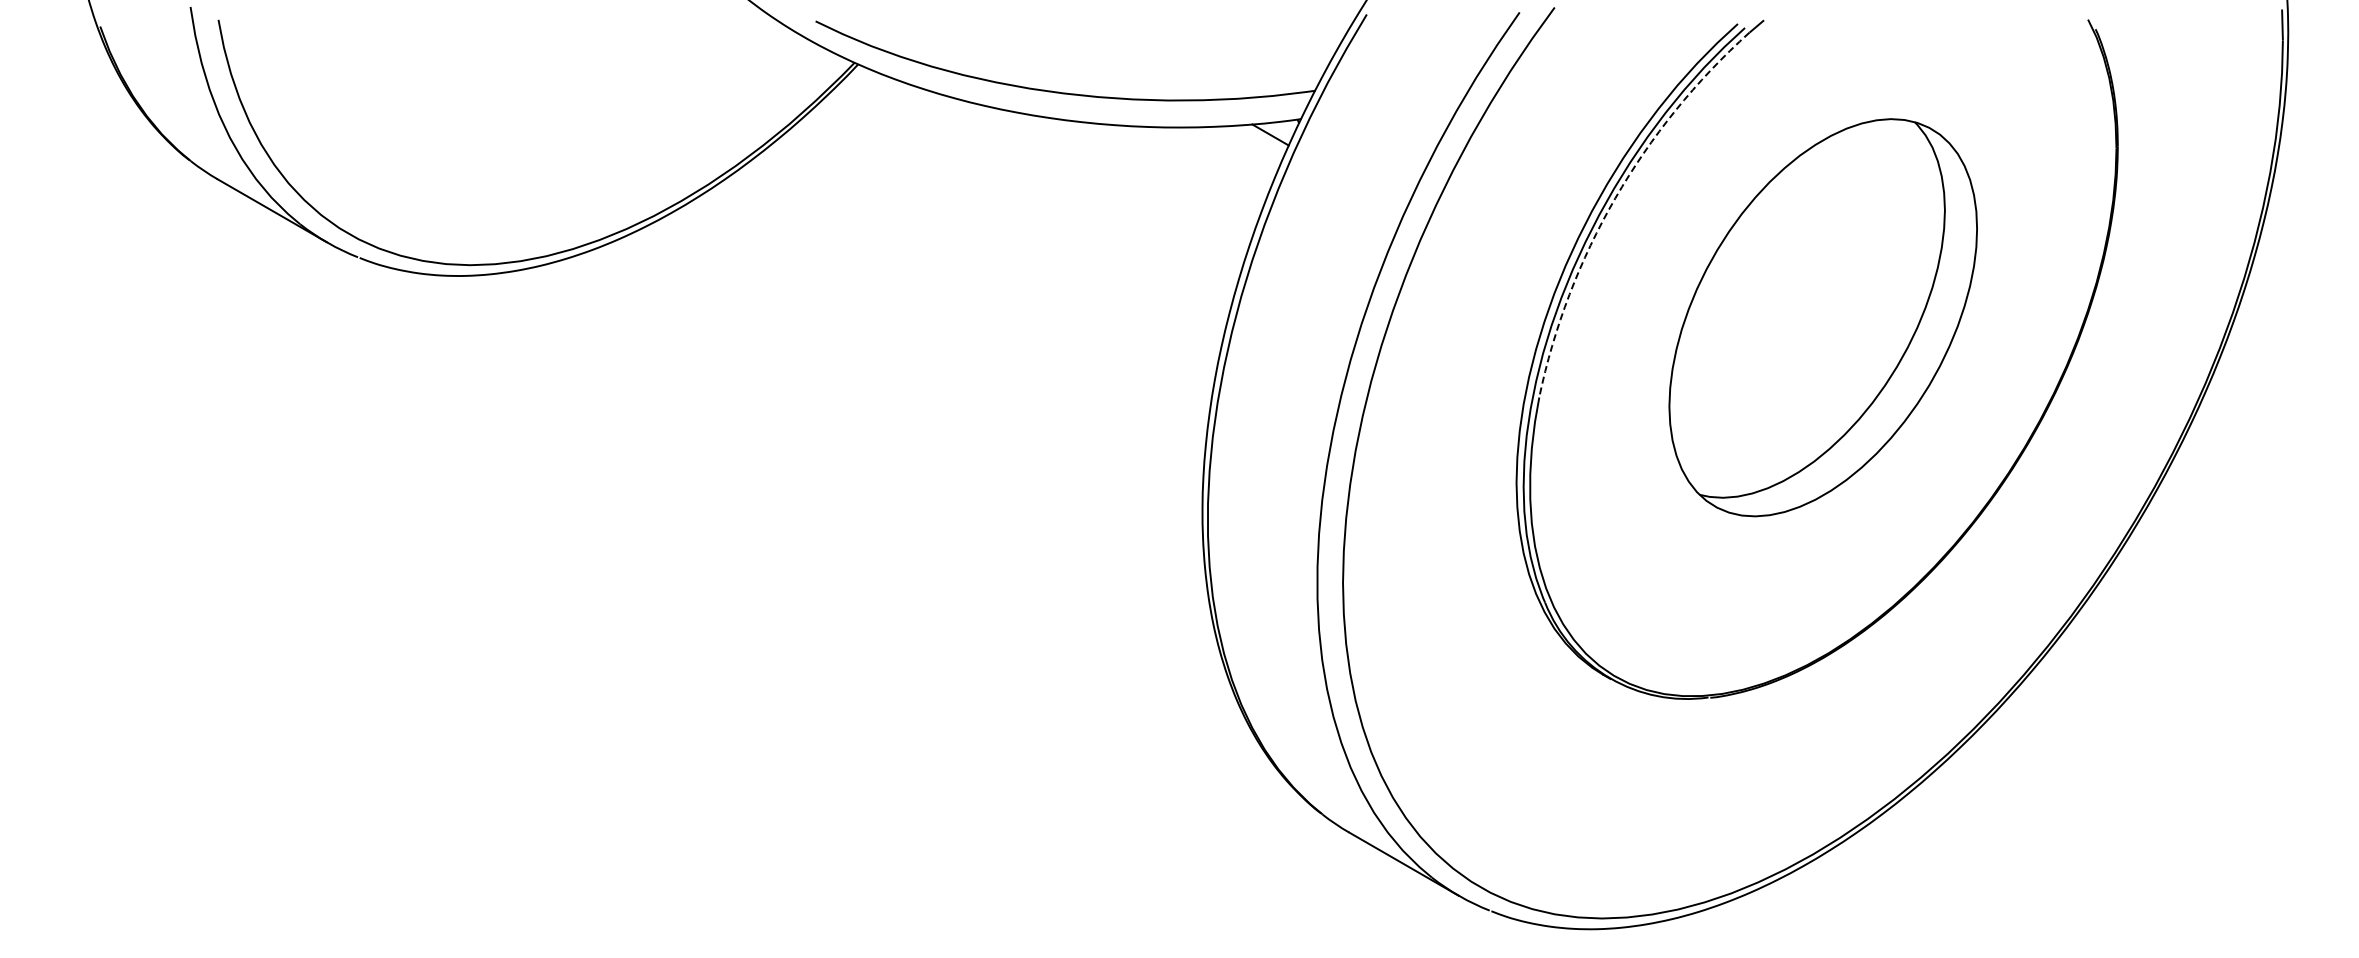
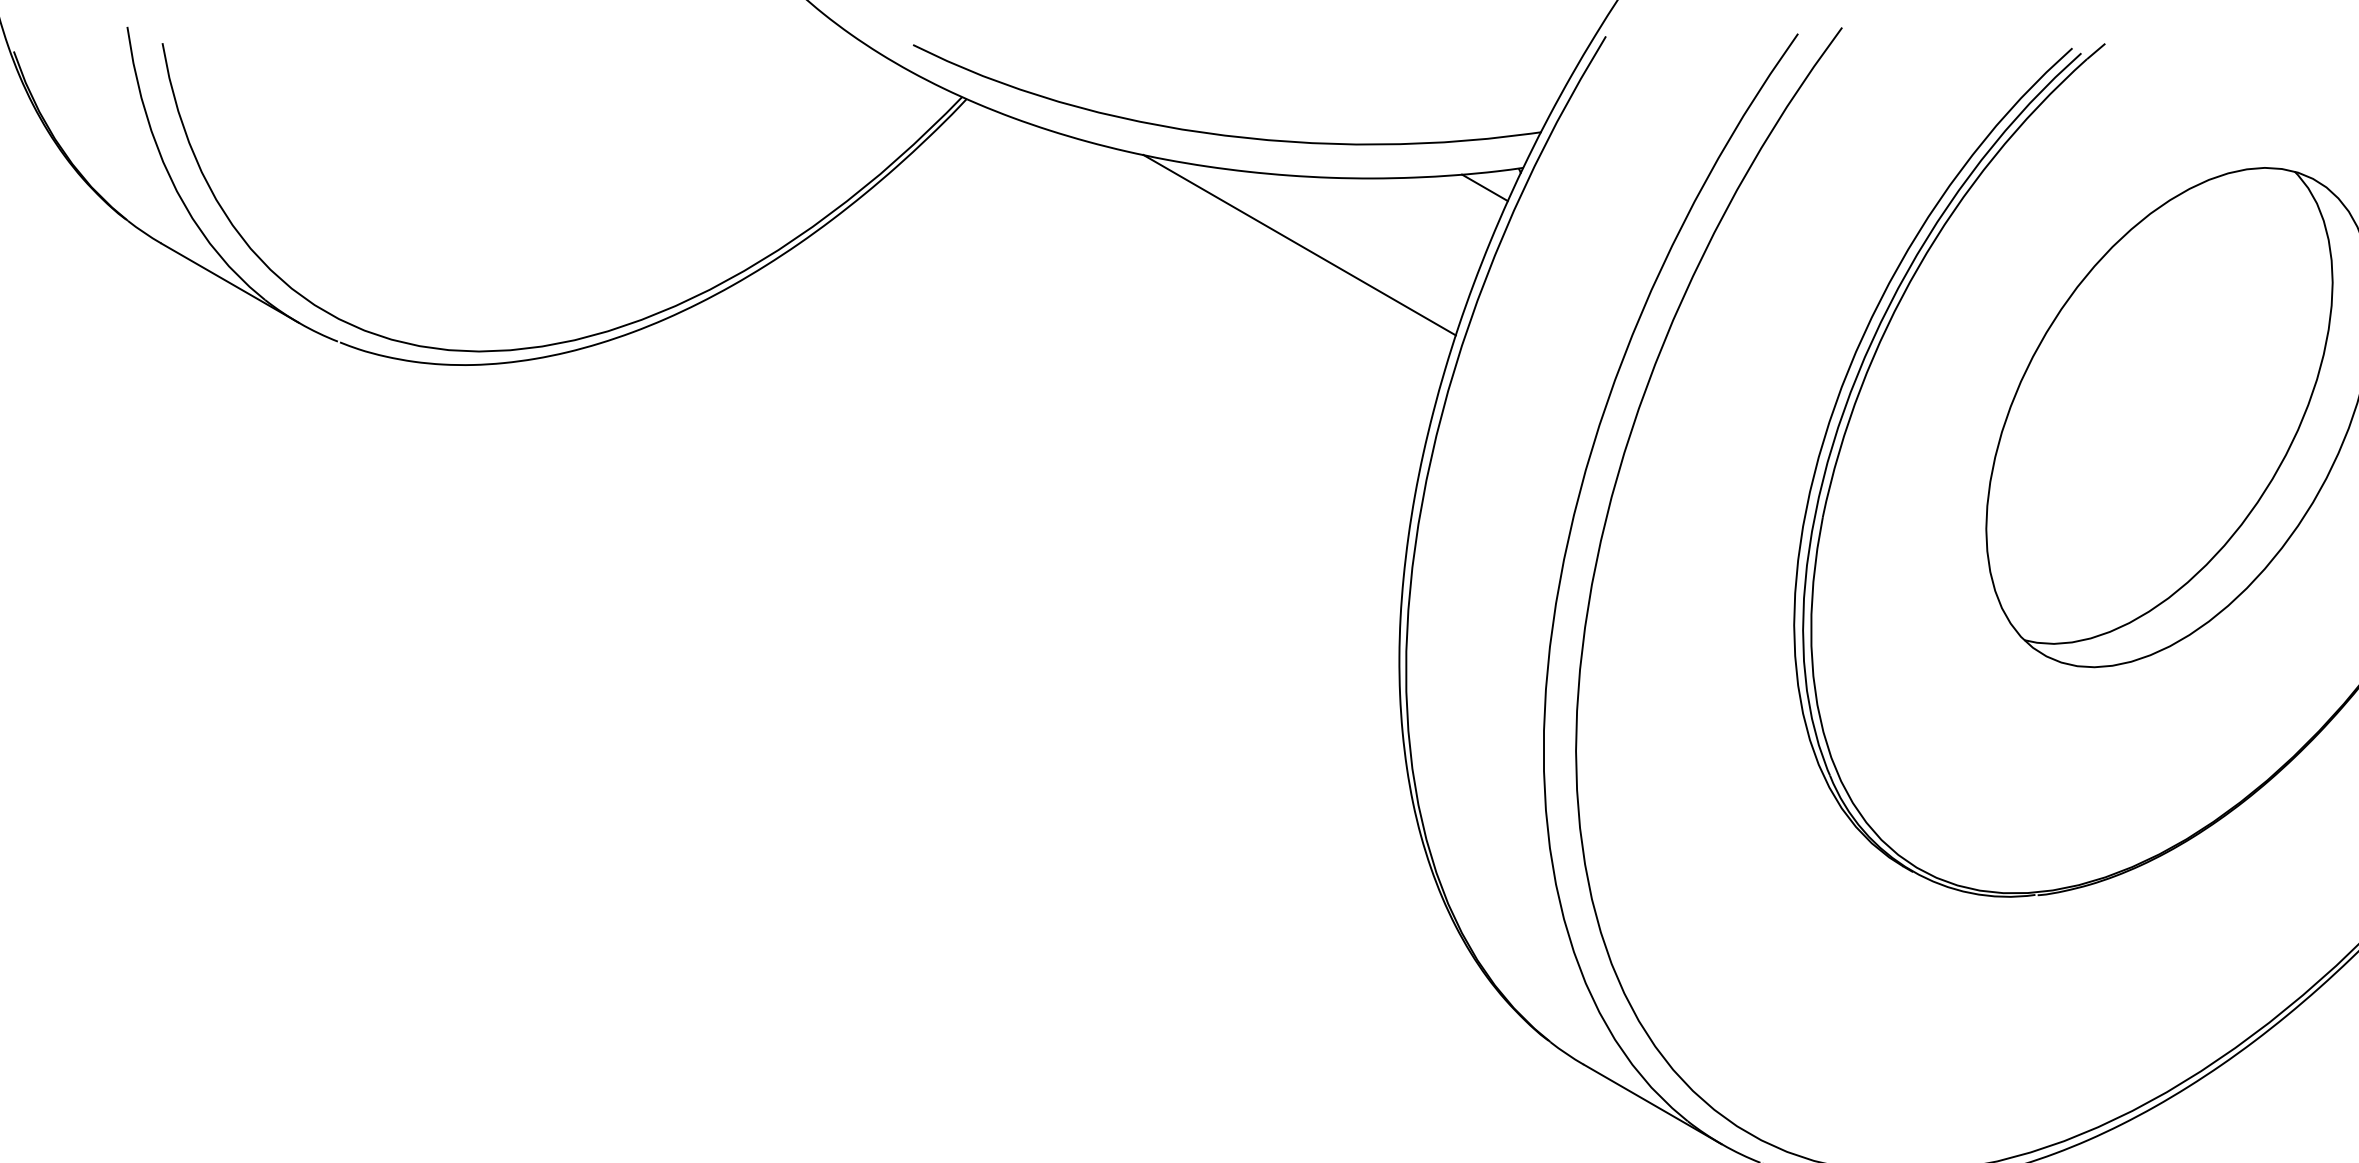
line: (1122, 180) -> (1298, 245), added
arc: (1615, 198) -> (1918, 267), dashed -> solid

